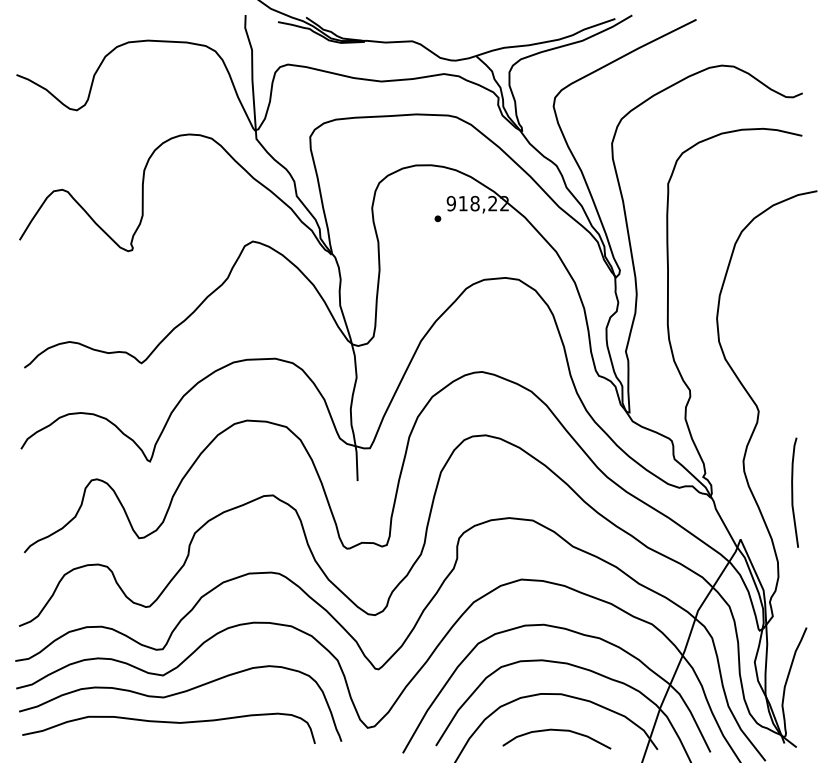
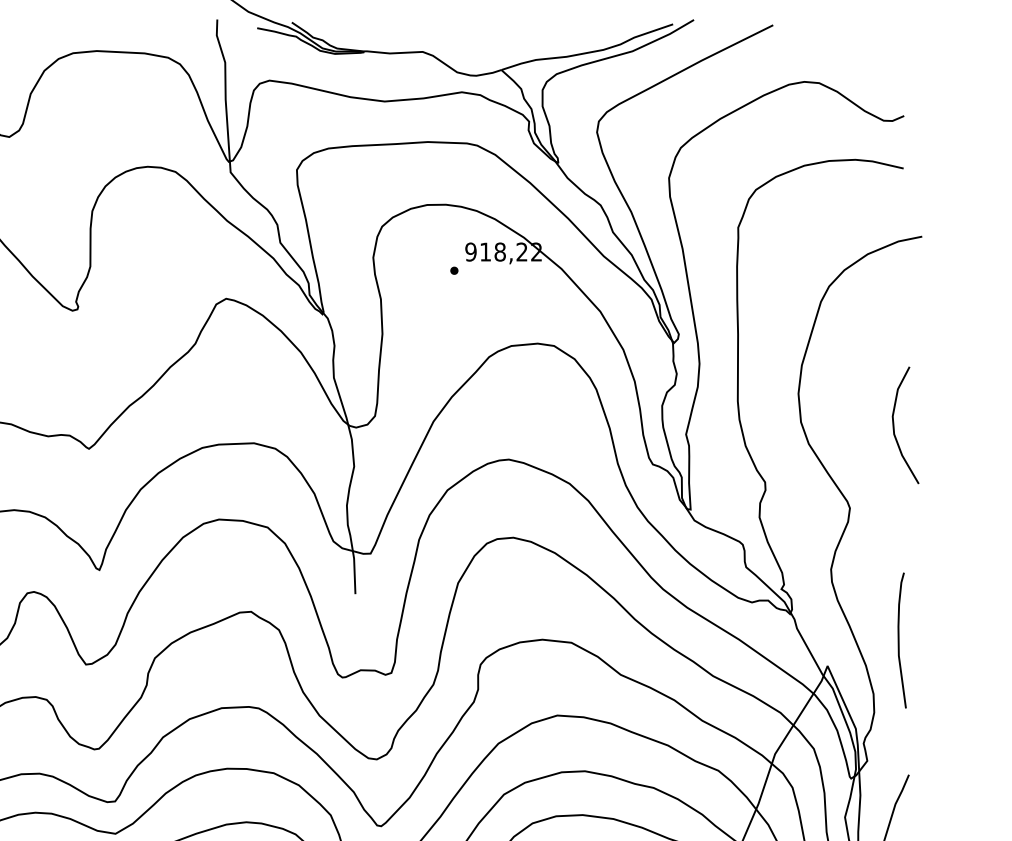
curve: (795, 345) -> (895, 426), added
curve: (793, 492) -> (900, 640), moved

